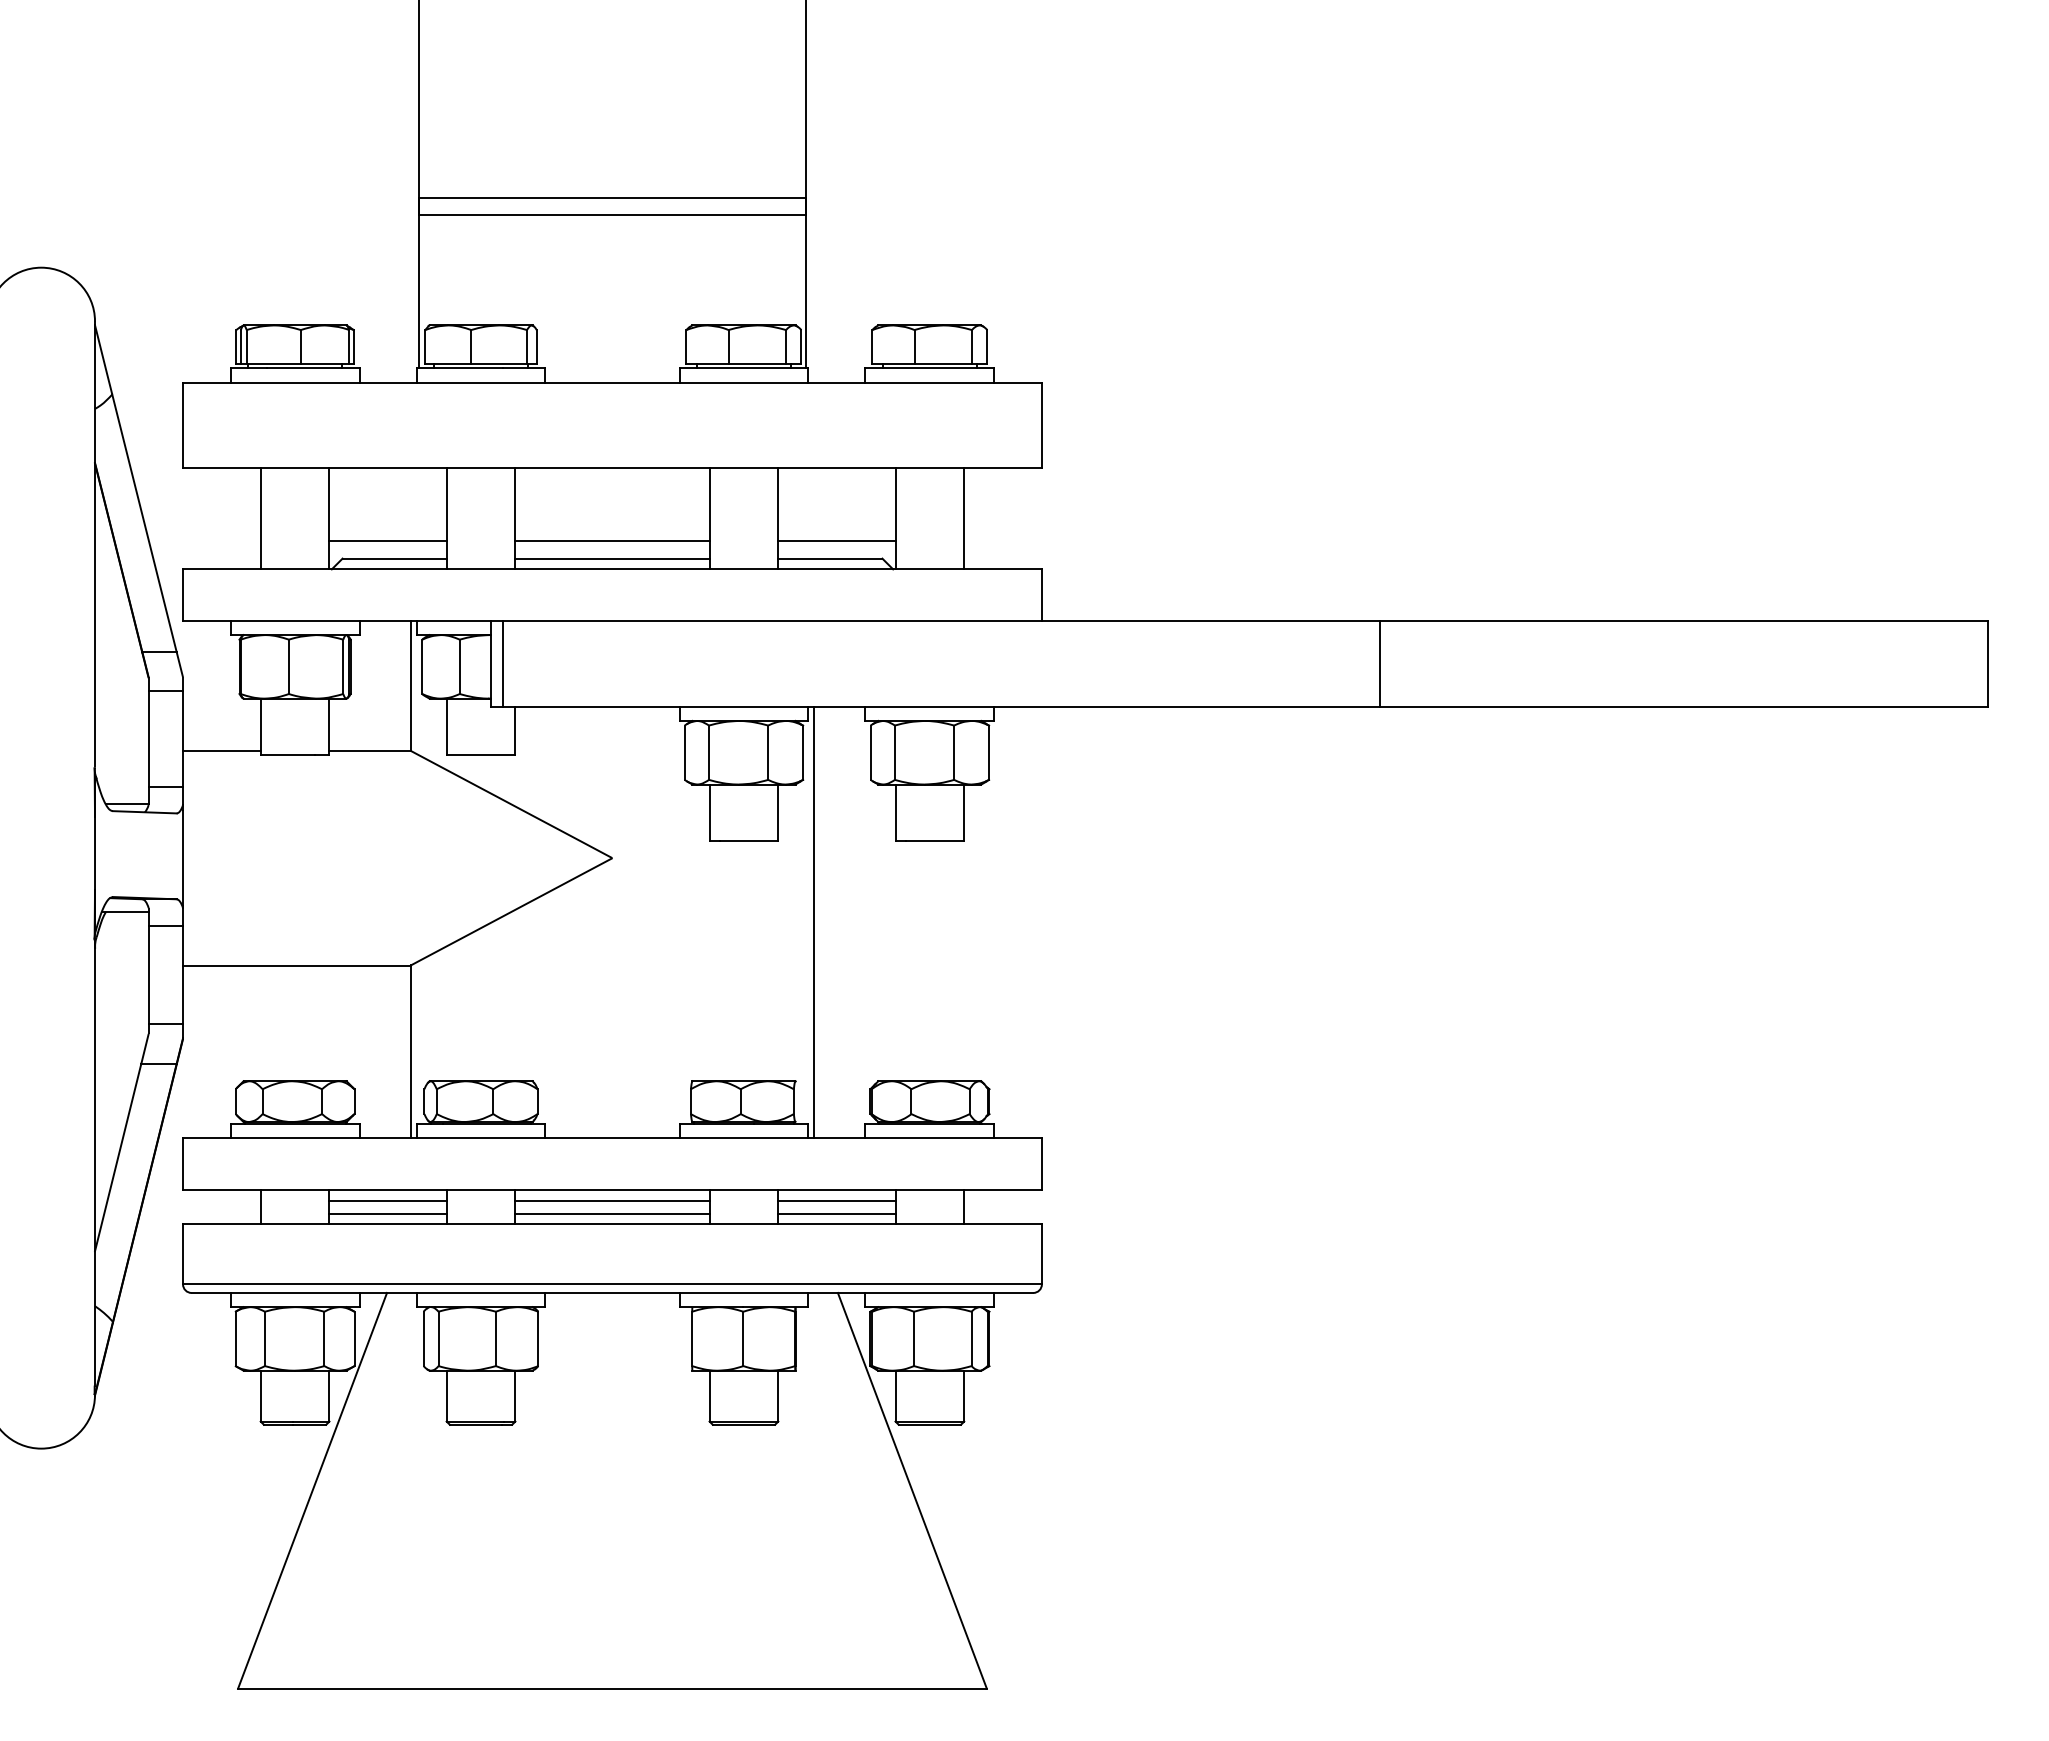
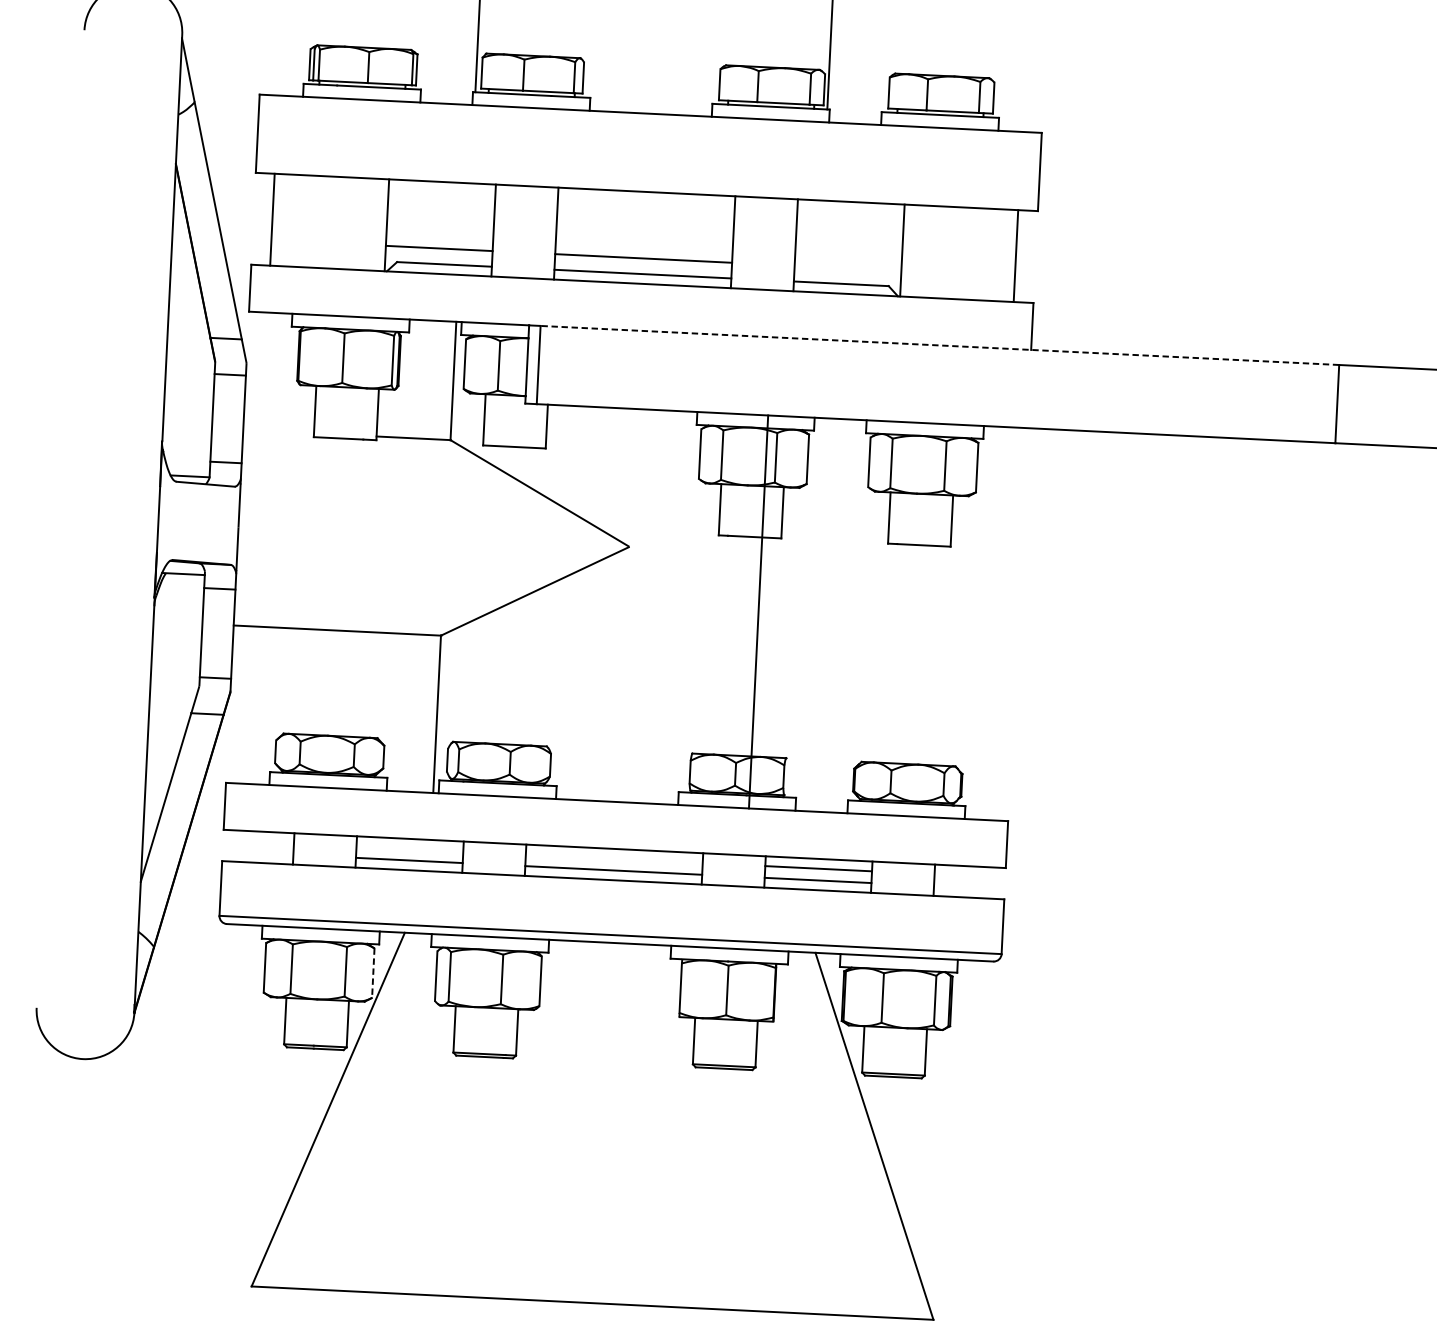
line: (260, 518) -> (272, 219), moved
line: (964, 518) -> (1016, 255), moved
line: (836, 541) -> (847, 268), removed
line: (941, 620) -> (939, 345), solid -> dashed
line: (221, 750) -> (278, 431), removed
line: (814, 922) -> (758, 611), moved
line: (387, 1200) -> (409, 848), removed
line: (612, 1200) -> (614, 858), removed
line: (354, 1339) -> (373, 973), solid -> dashed

